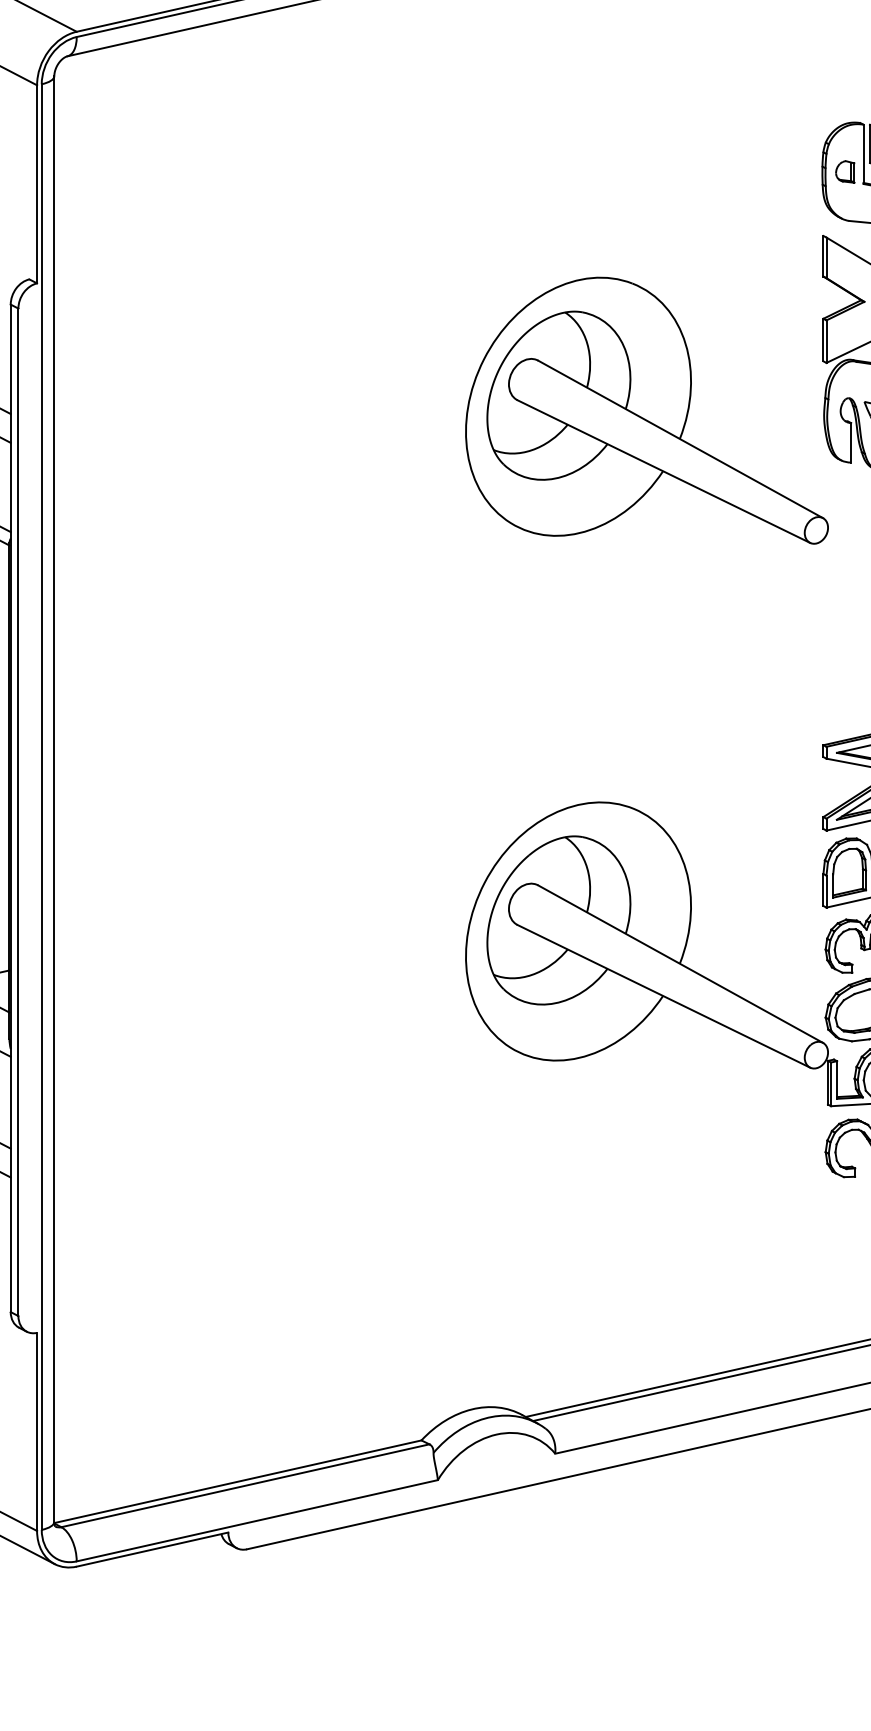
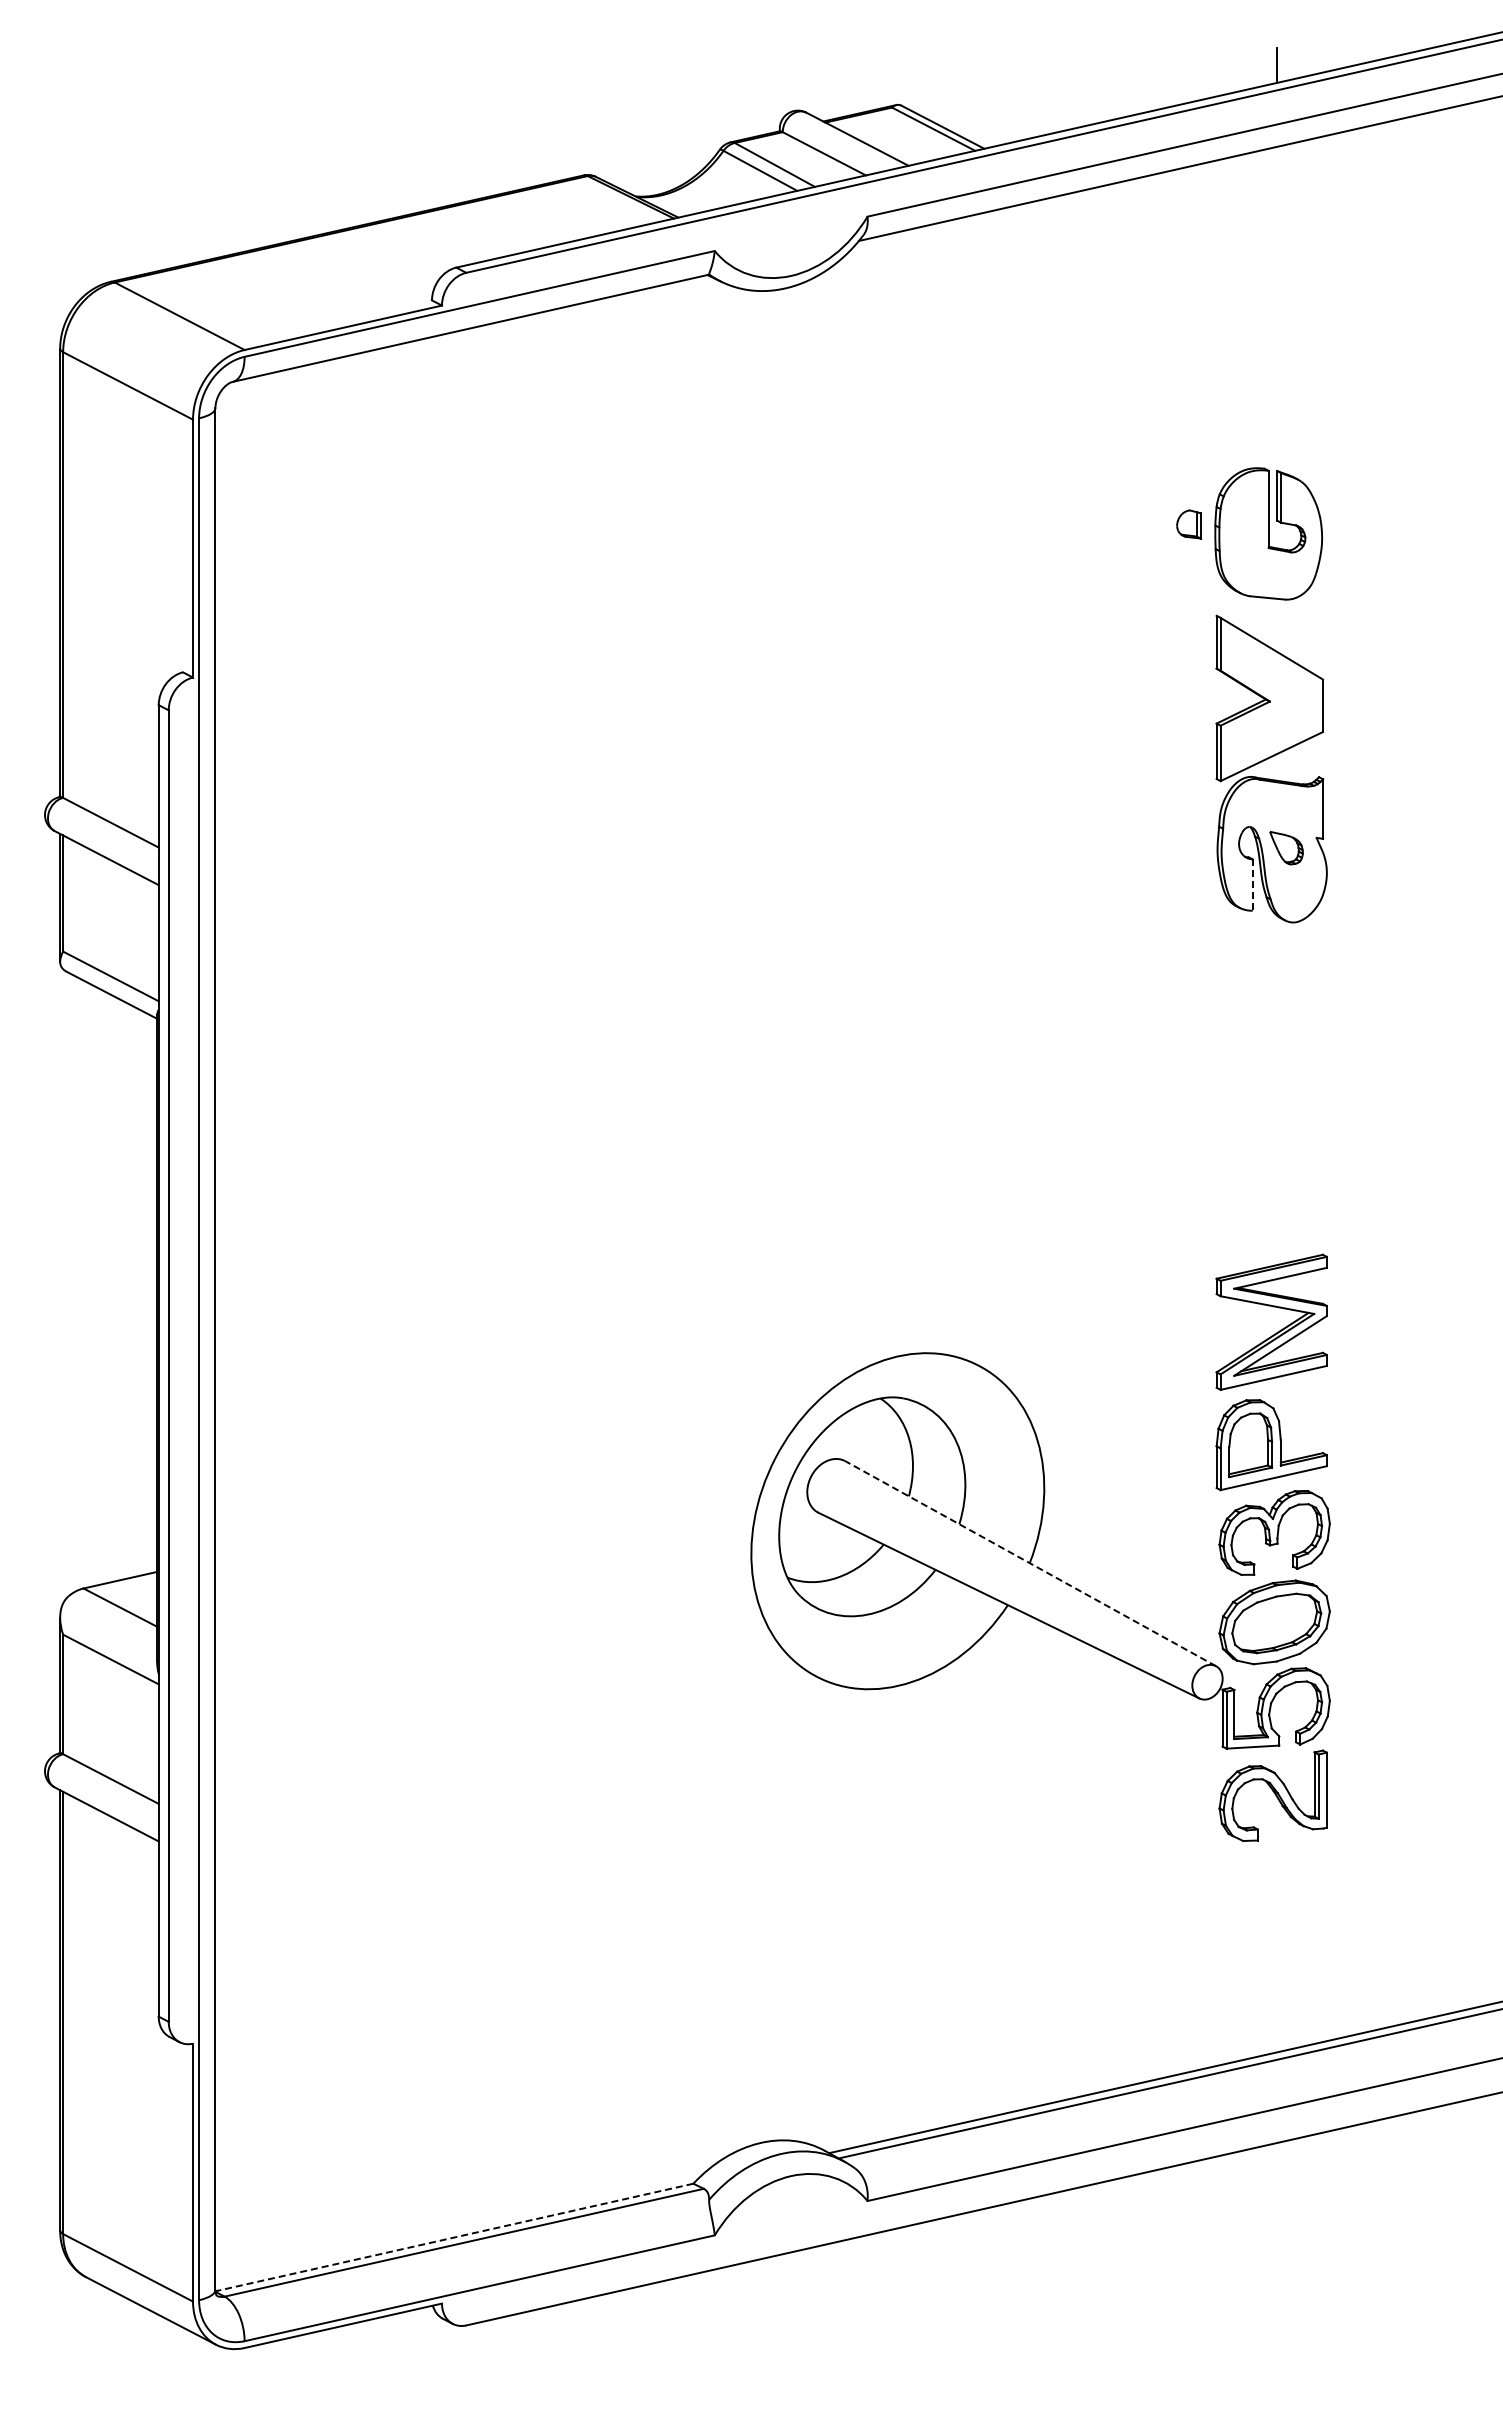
part: (844, 171) -> (1188, 524), moved
part: (646, 410) -> (986, 843), removed
line: (850, 443) -> (1252, 885), solid -> dashed
line: (680, 963) -> (1030, 1563), solid -> dashed
line: (237, 1481) -> (454, 2237), solid -> dashed

